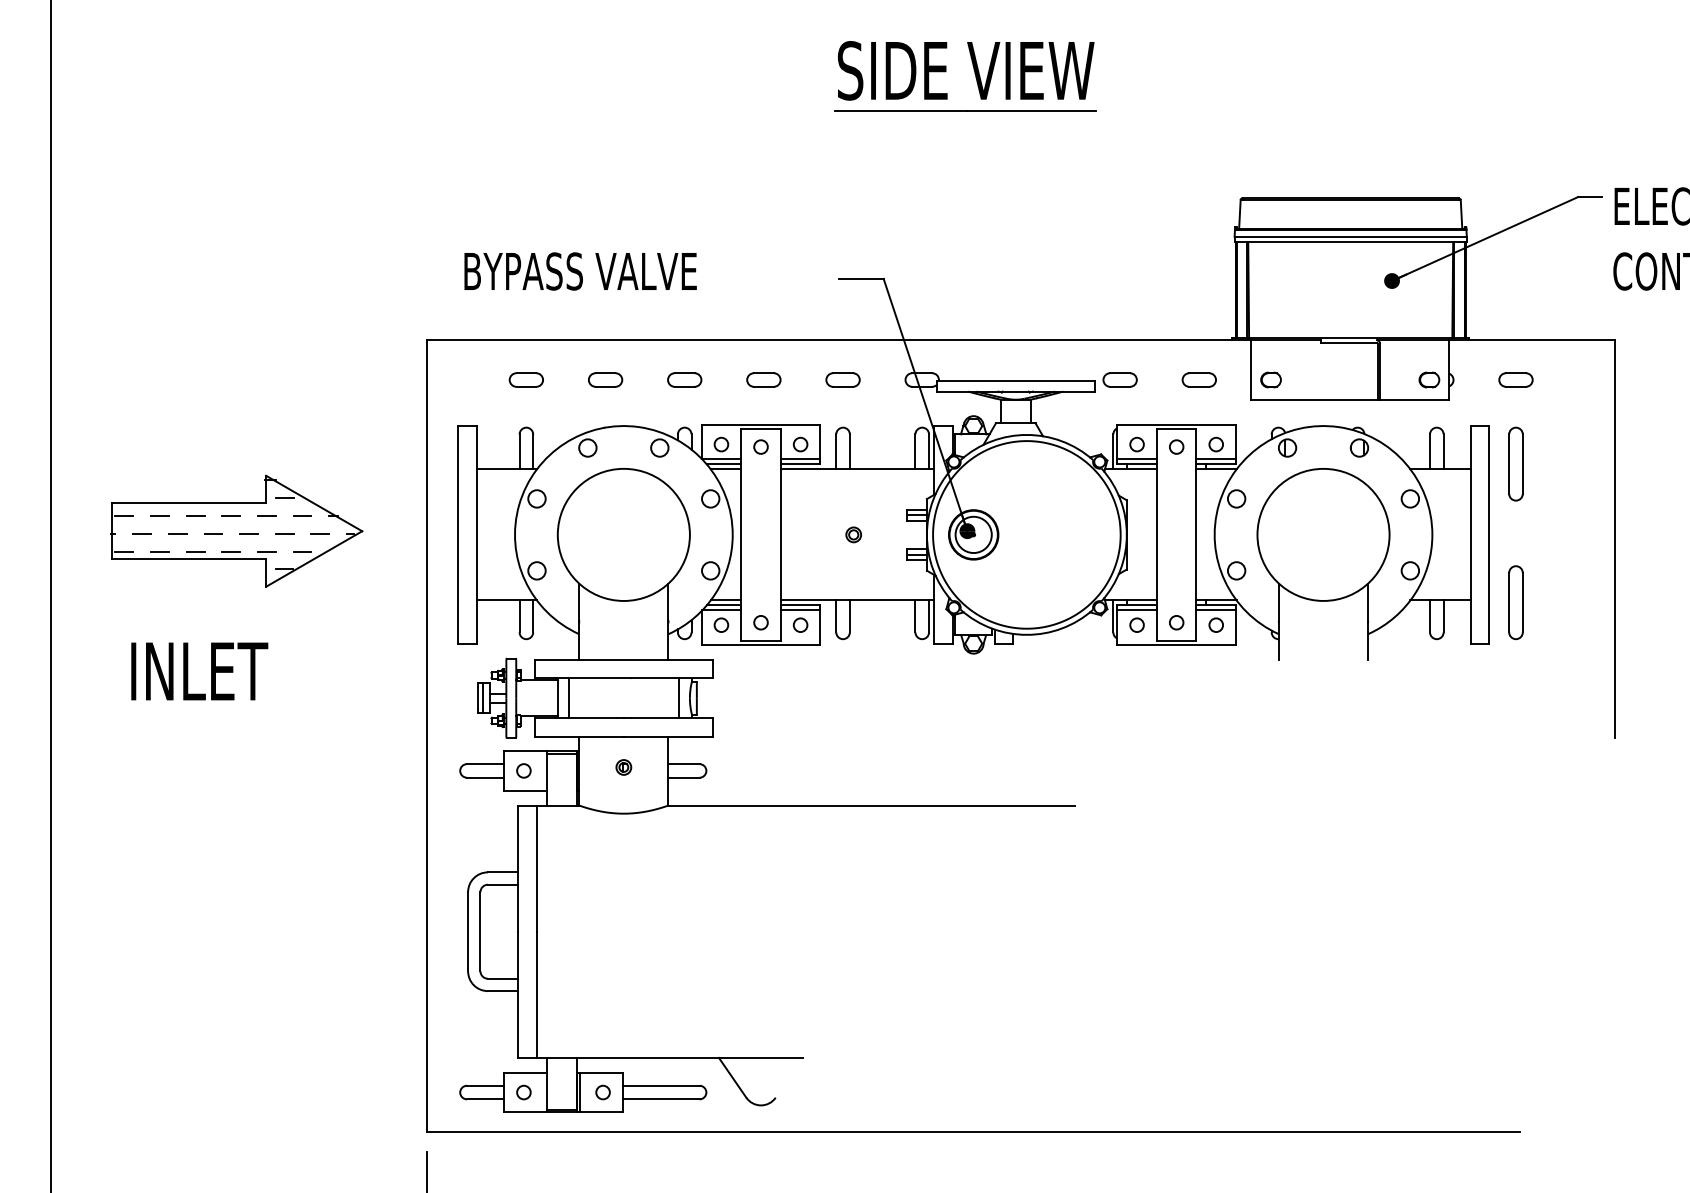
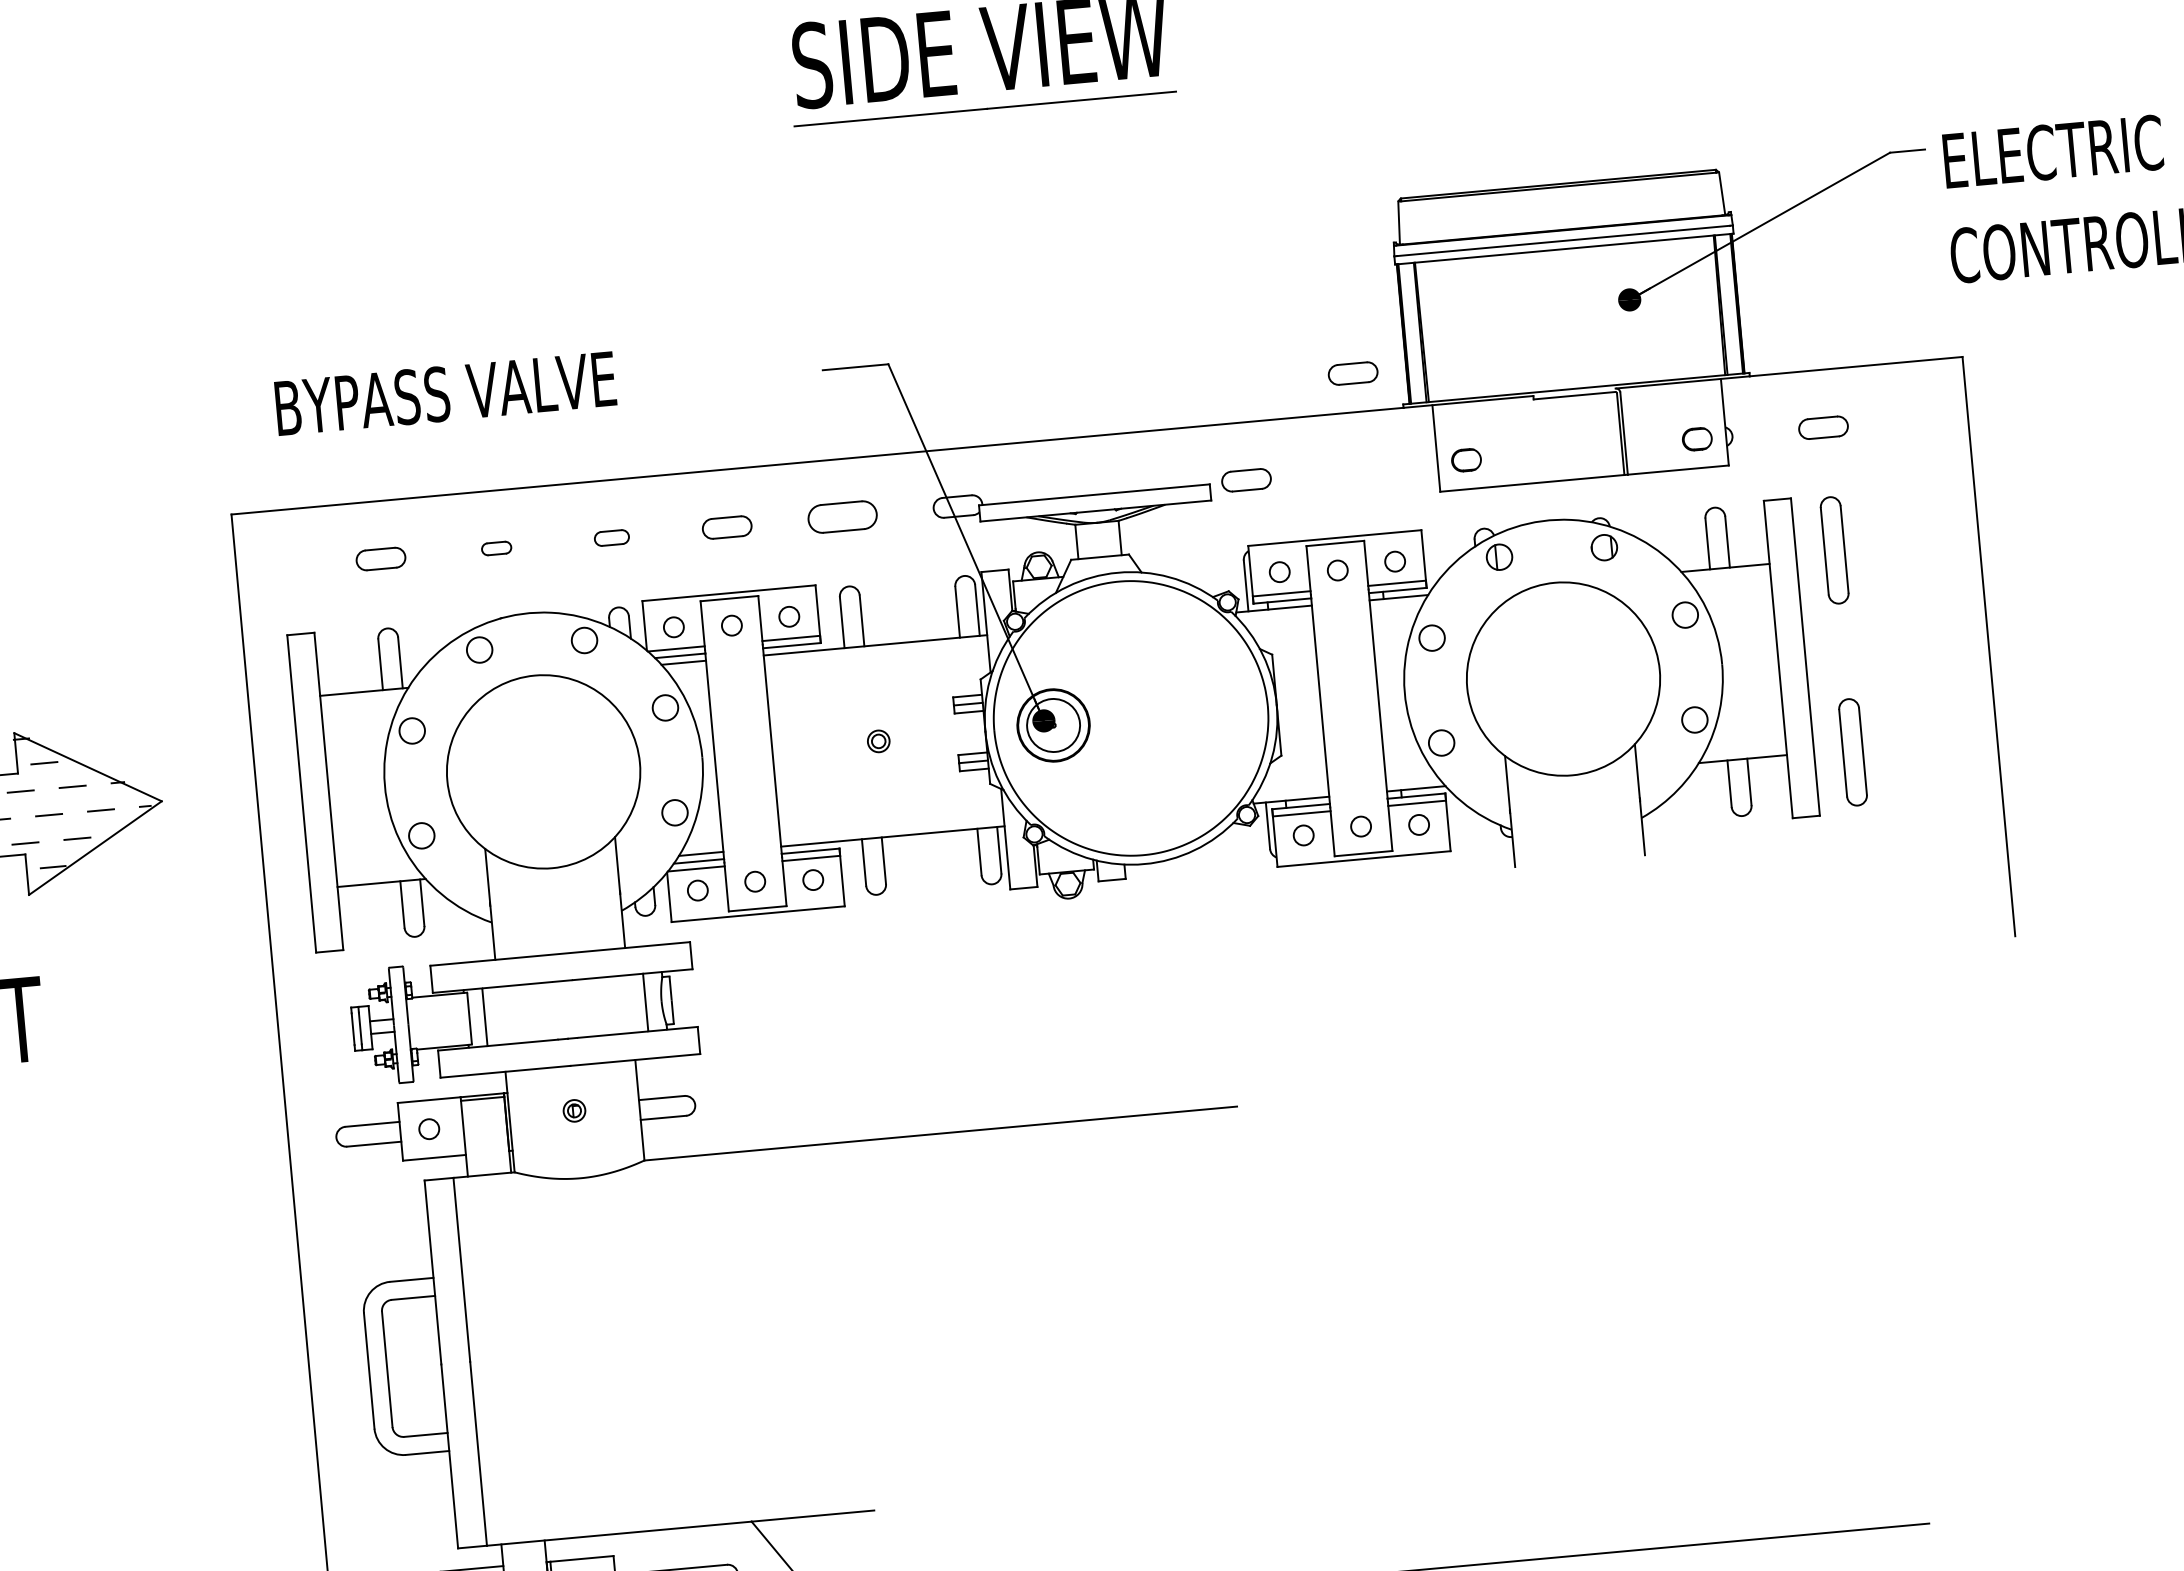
part: (605, 379) -> (496, 547), size x0.6
part: (684, 379) -> (611, 537), size x0.7
part: (842, 379) -> (841, 516), size x1.4
part: (1198, 379) -> (1351, 372), moved

